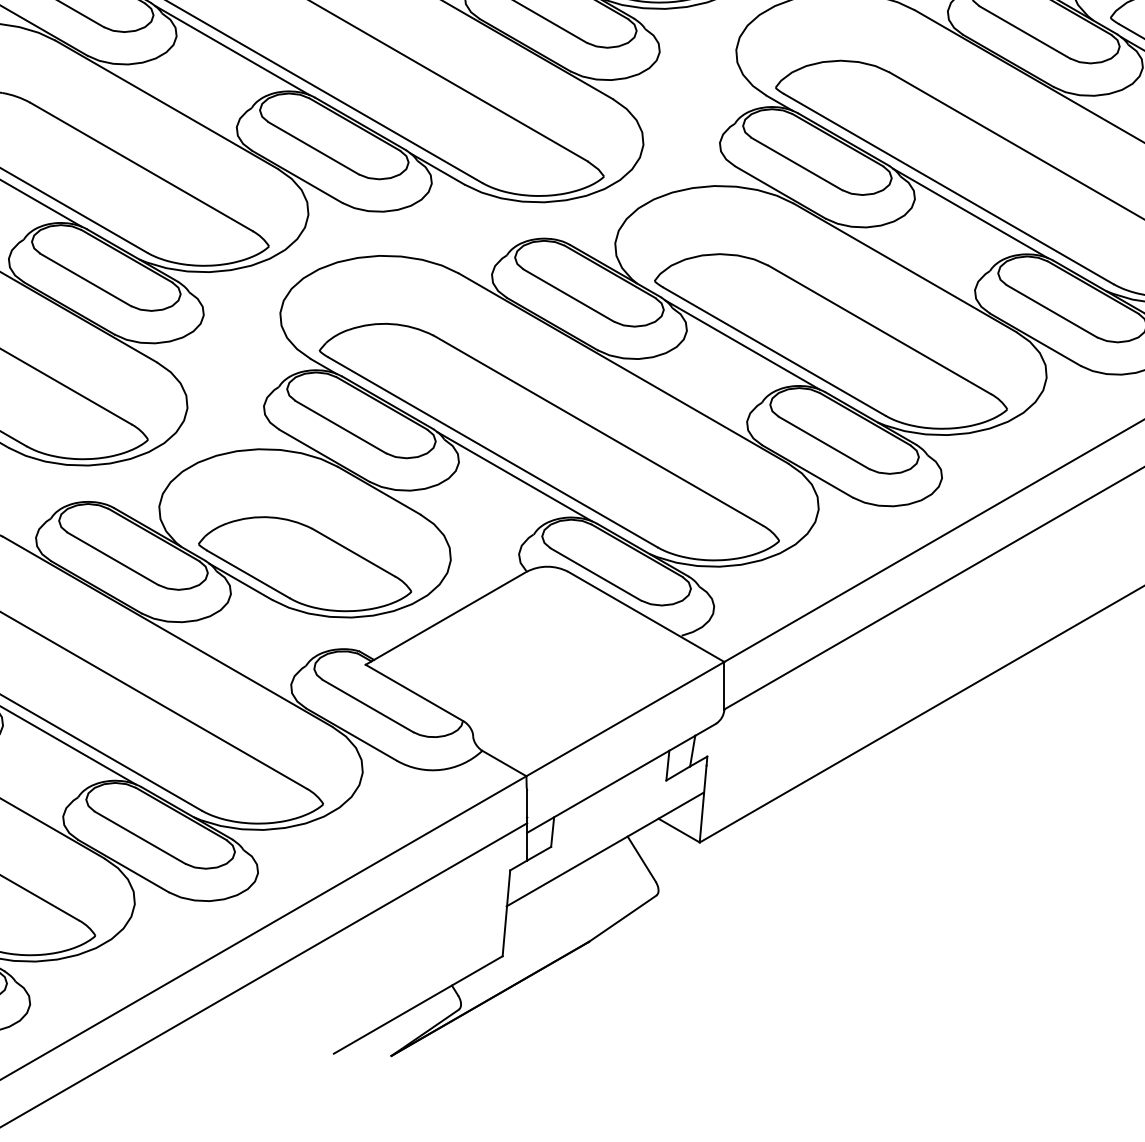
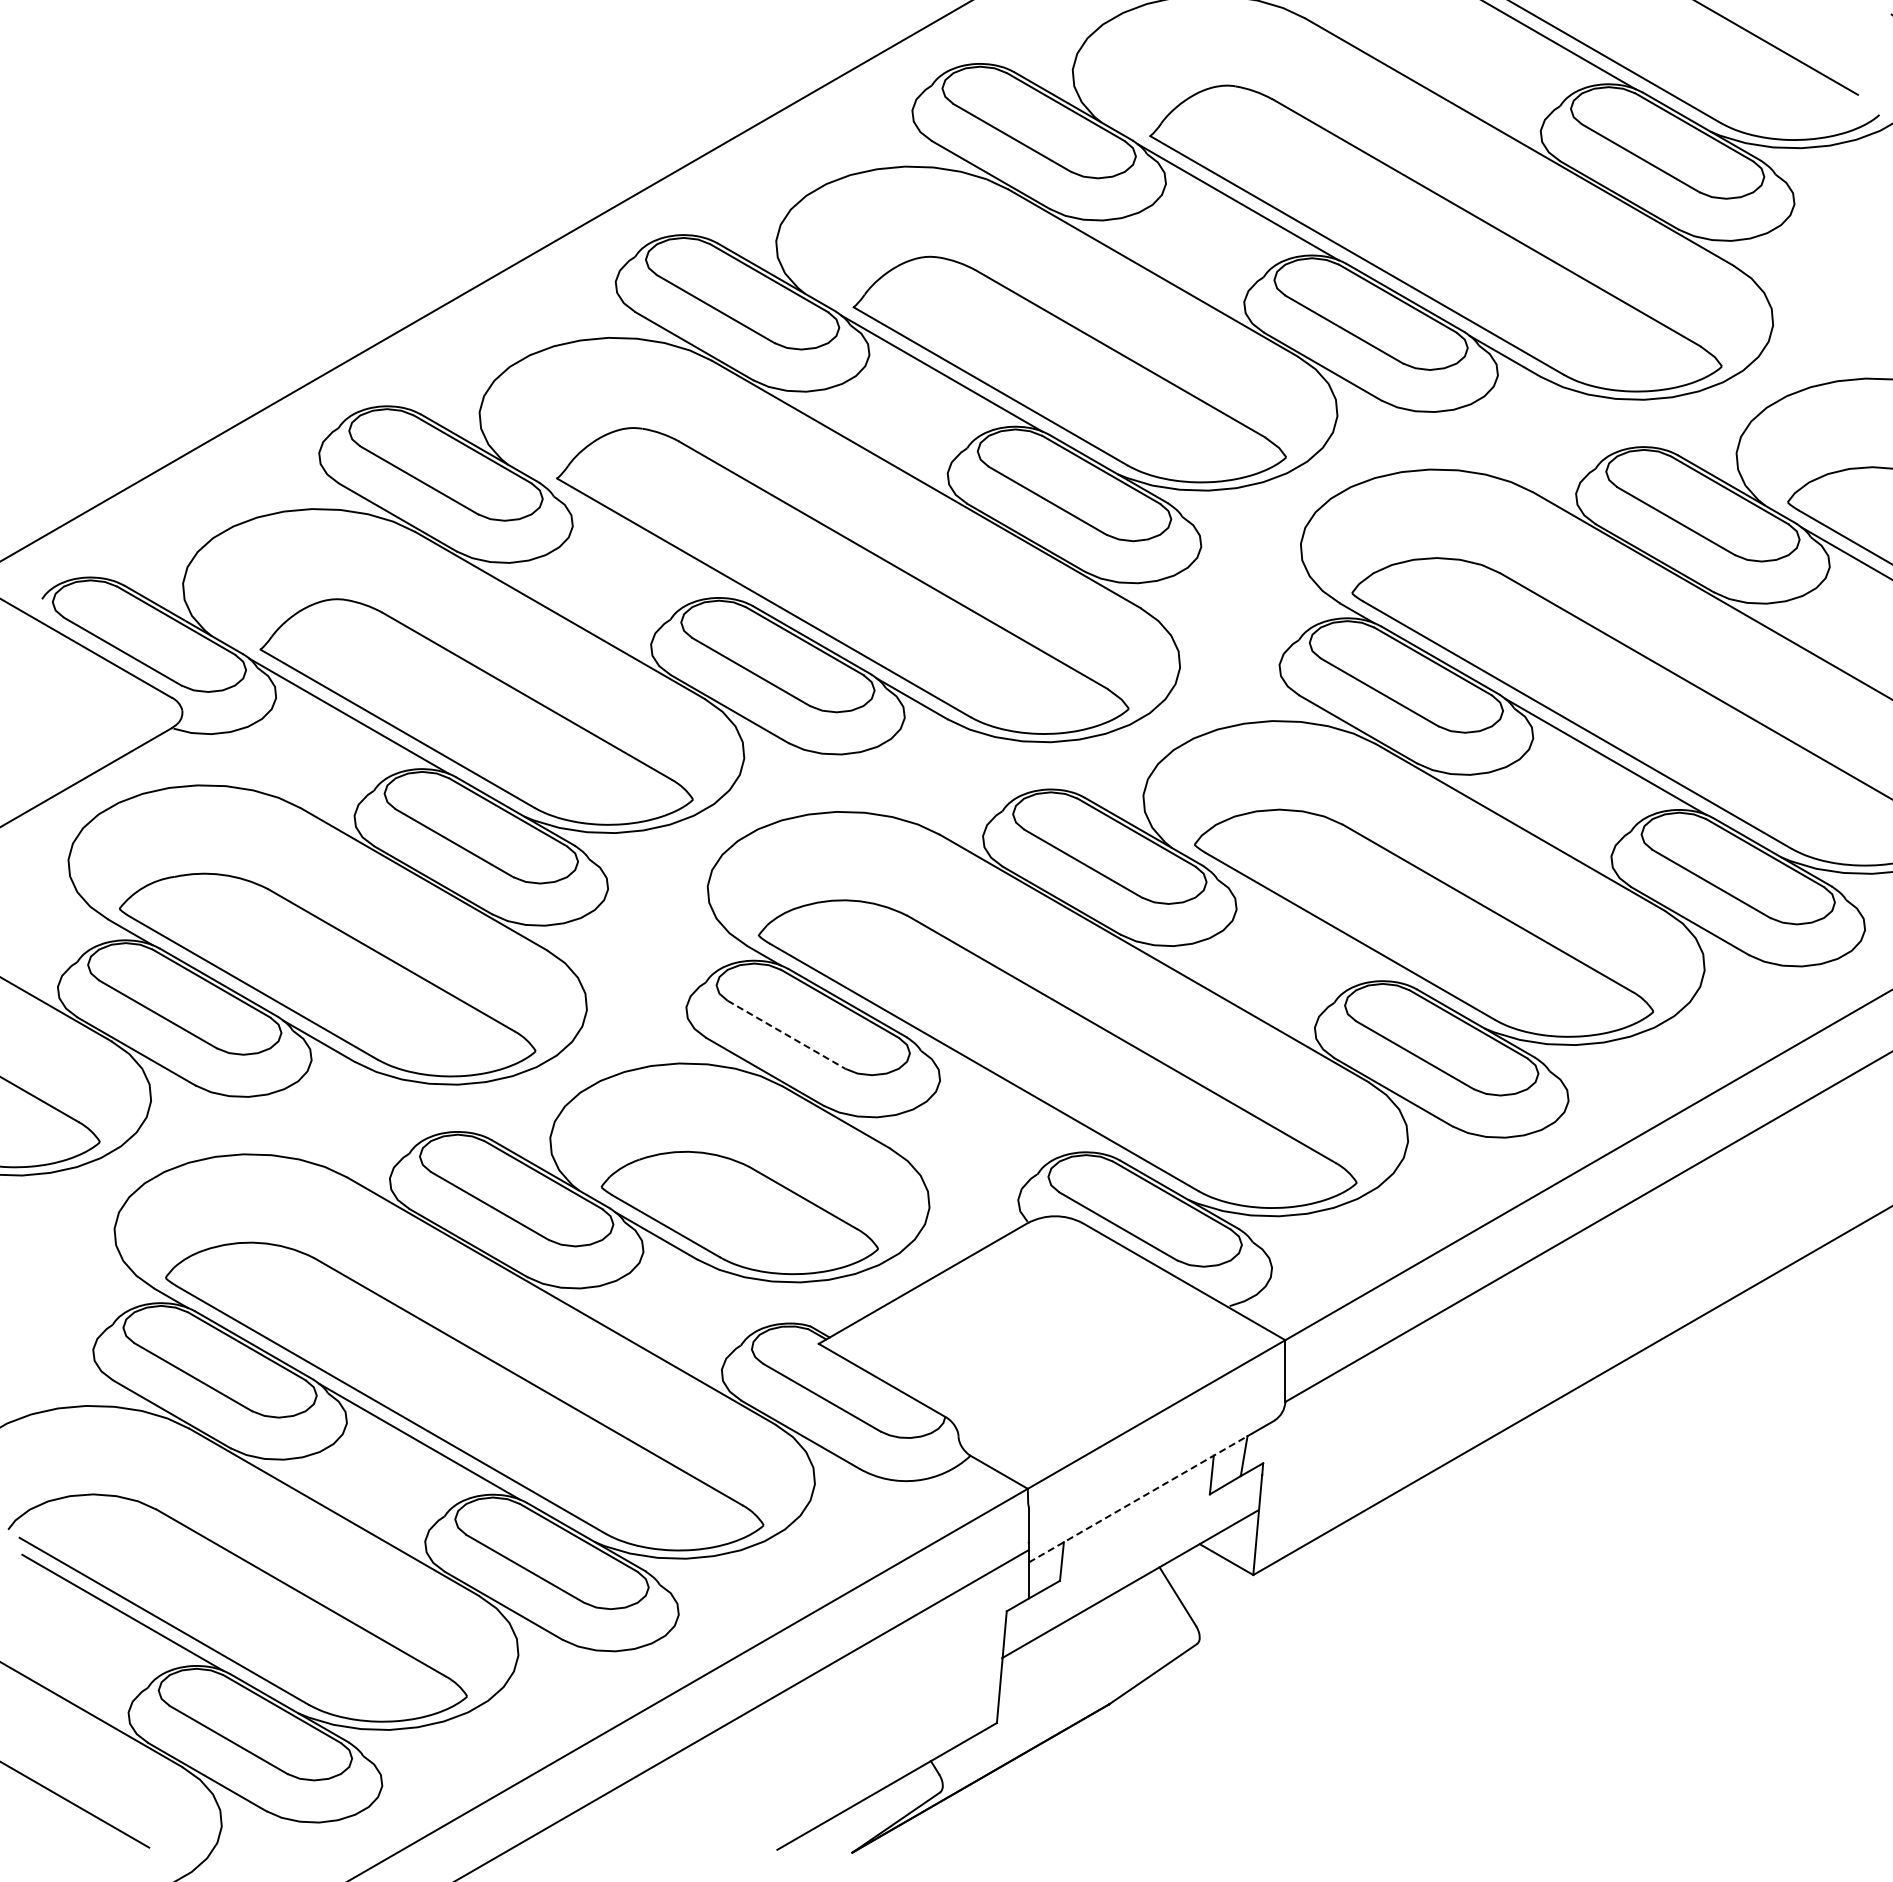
line: (231, 50) -> (644, 544), removed
line: (742, 344) -> (1308, 927), removed
line: (340, 426) -> (786, 1034), solid -> dashed
line: (514, 476) -> (1012, 1099), removed
line: (611, 784) -> (1138, 1499), solid -> dashed

